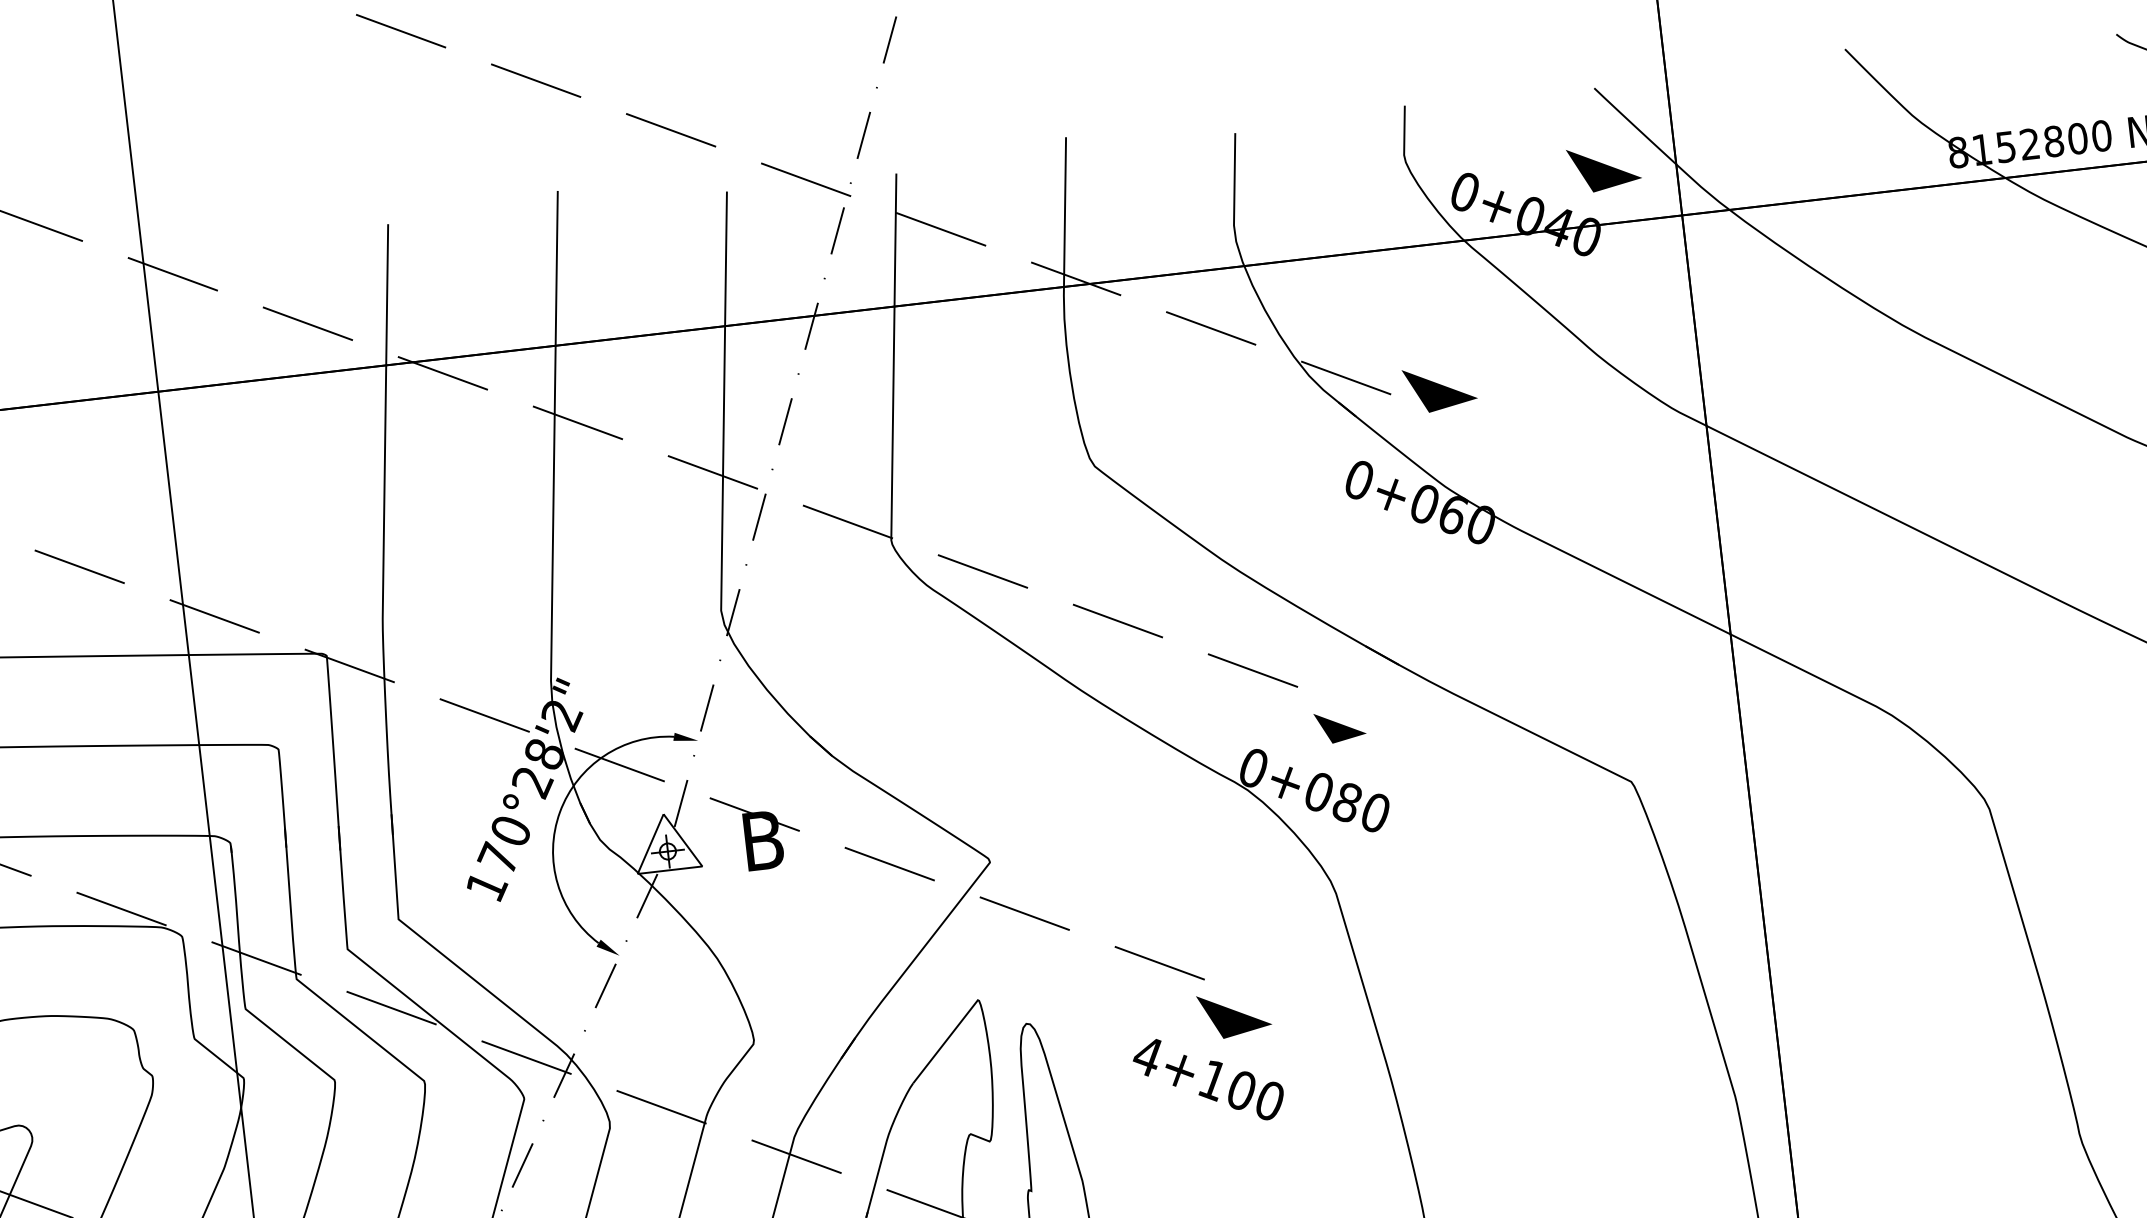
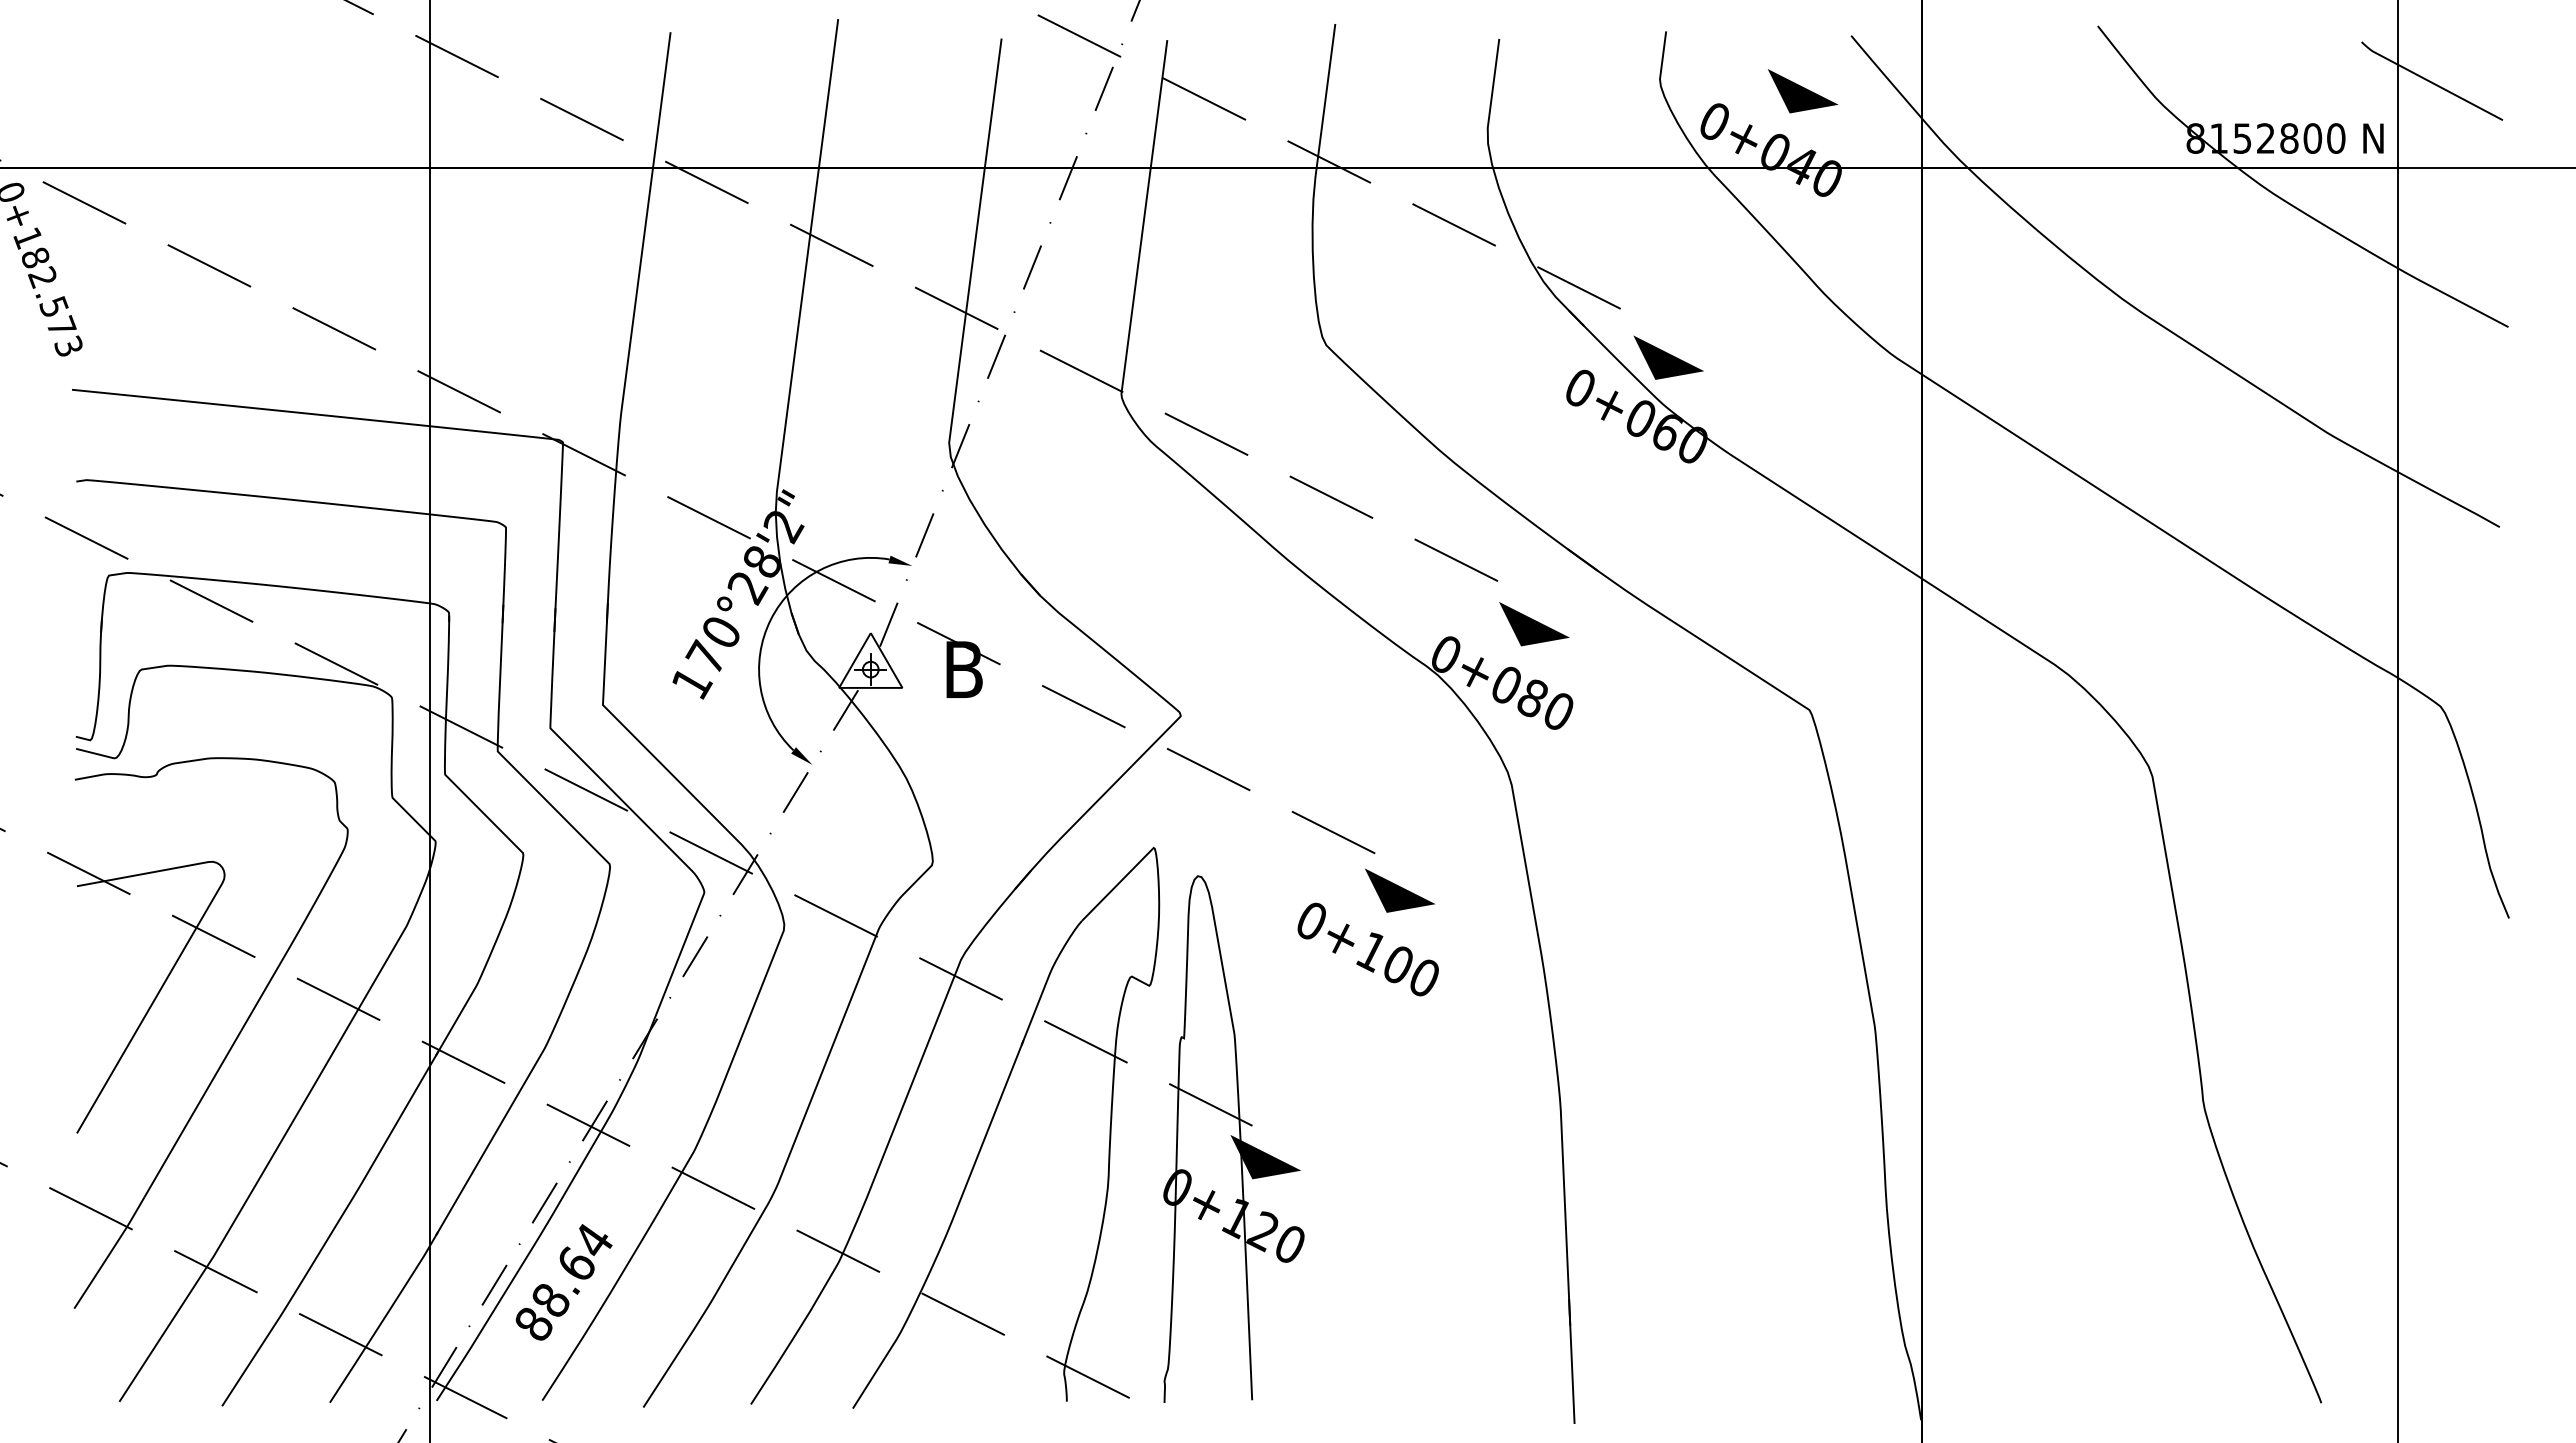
part: (1604, 168) -> (1803, 91), moved
part: (1439, 388) -> (1668, 357), moved
part: (1340, 727) -> (1534, 624), size x1.43
text: (1147, 1056) -> (1311, 921), 4+100 -> 0+100

